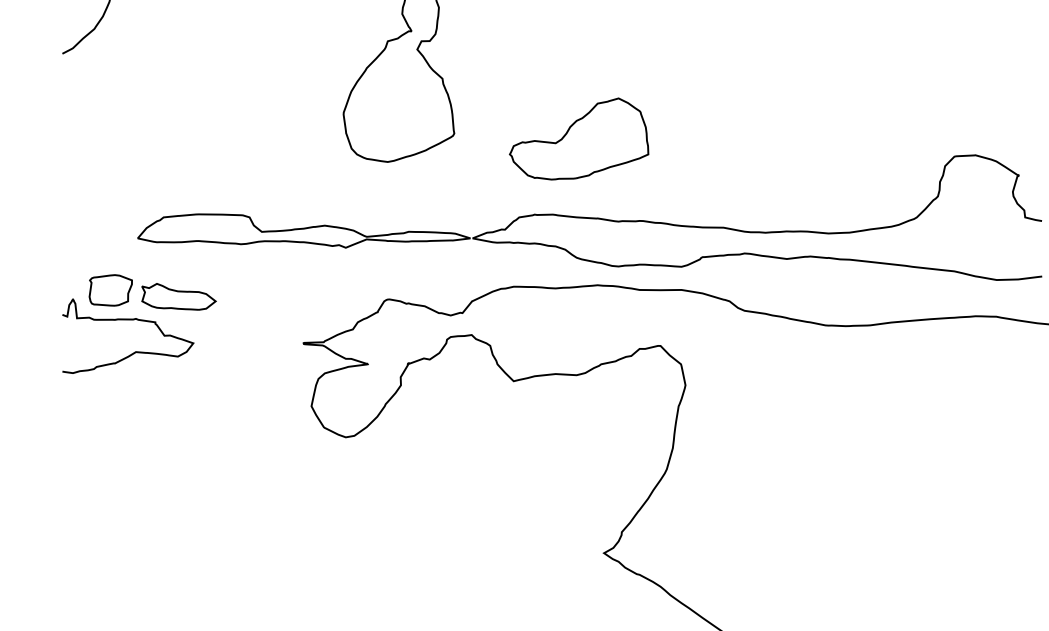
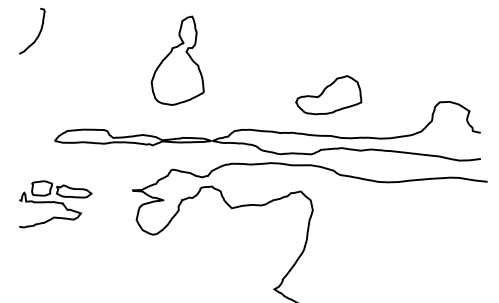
part: (578, 139) -> (328, 95), moved
part: (139, 324) -> (55, 204), moved

